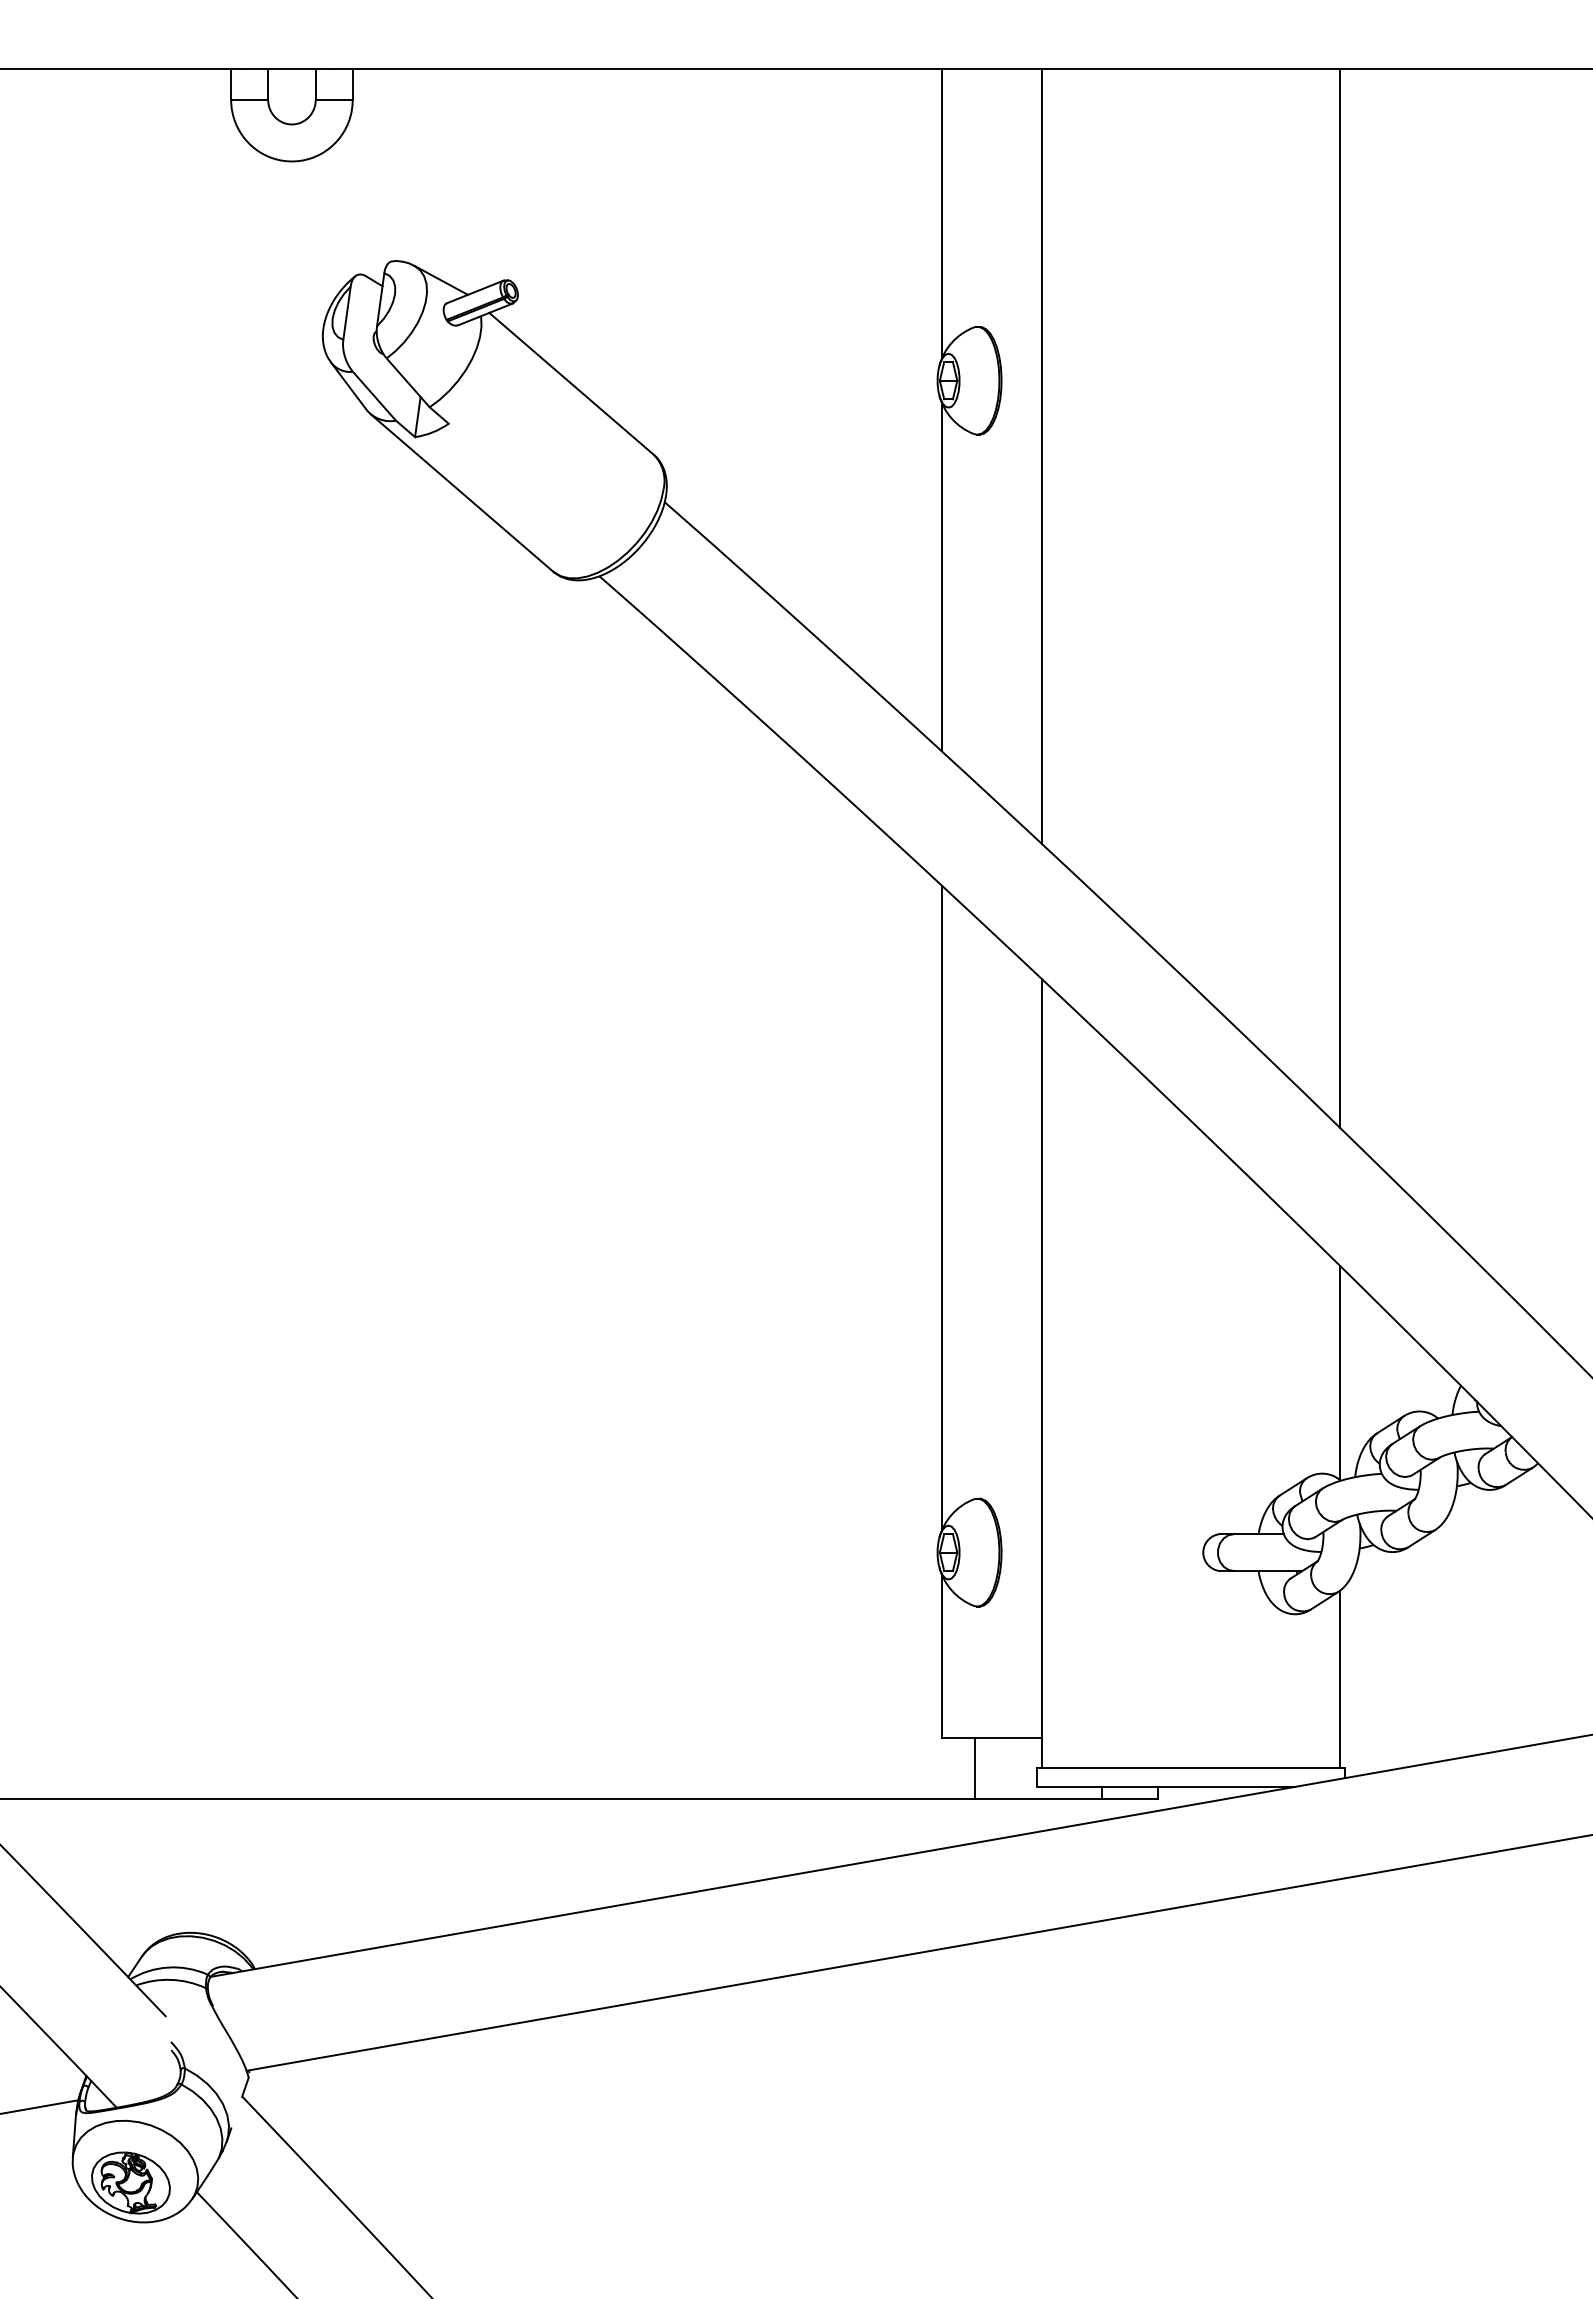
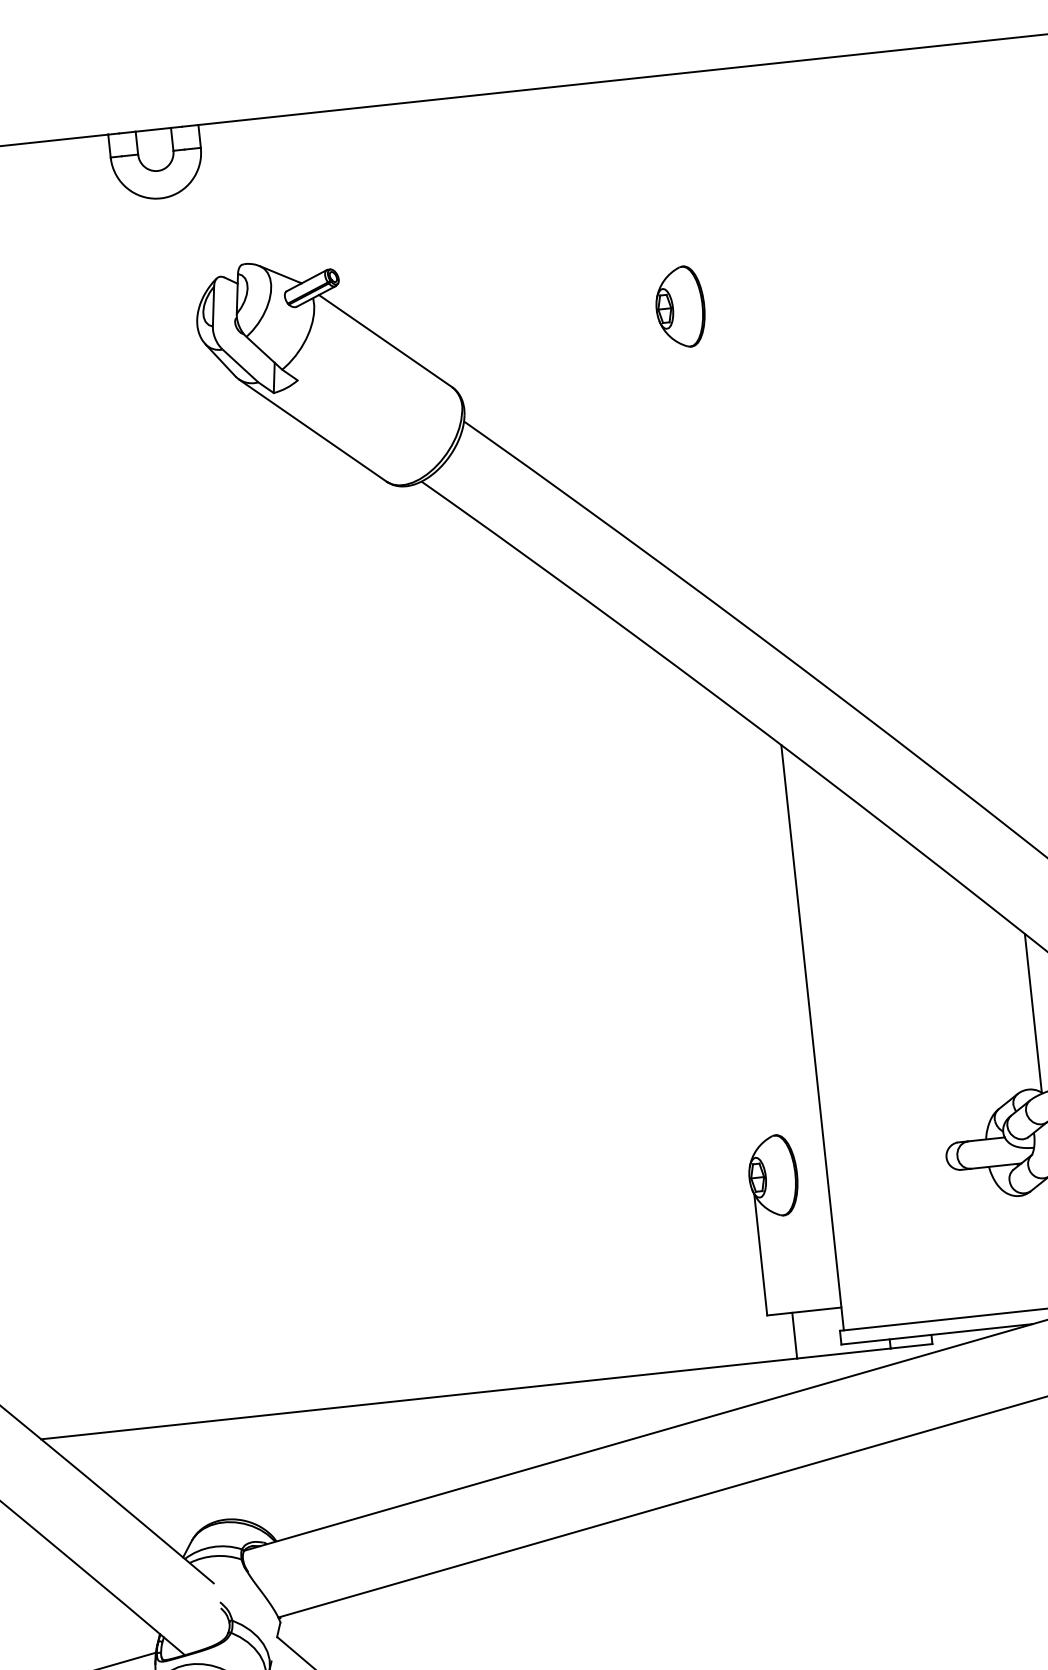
line: (941, 213) -> (646, 185), removed
line: (1041, 455) -> (739, 357), removed
line: (941, 576) -> (675, 454), removed
line: (1339, 597) -> (971, 438), removed
line: (941, 1207) -> (725, 922), removed

